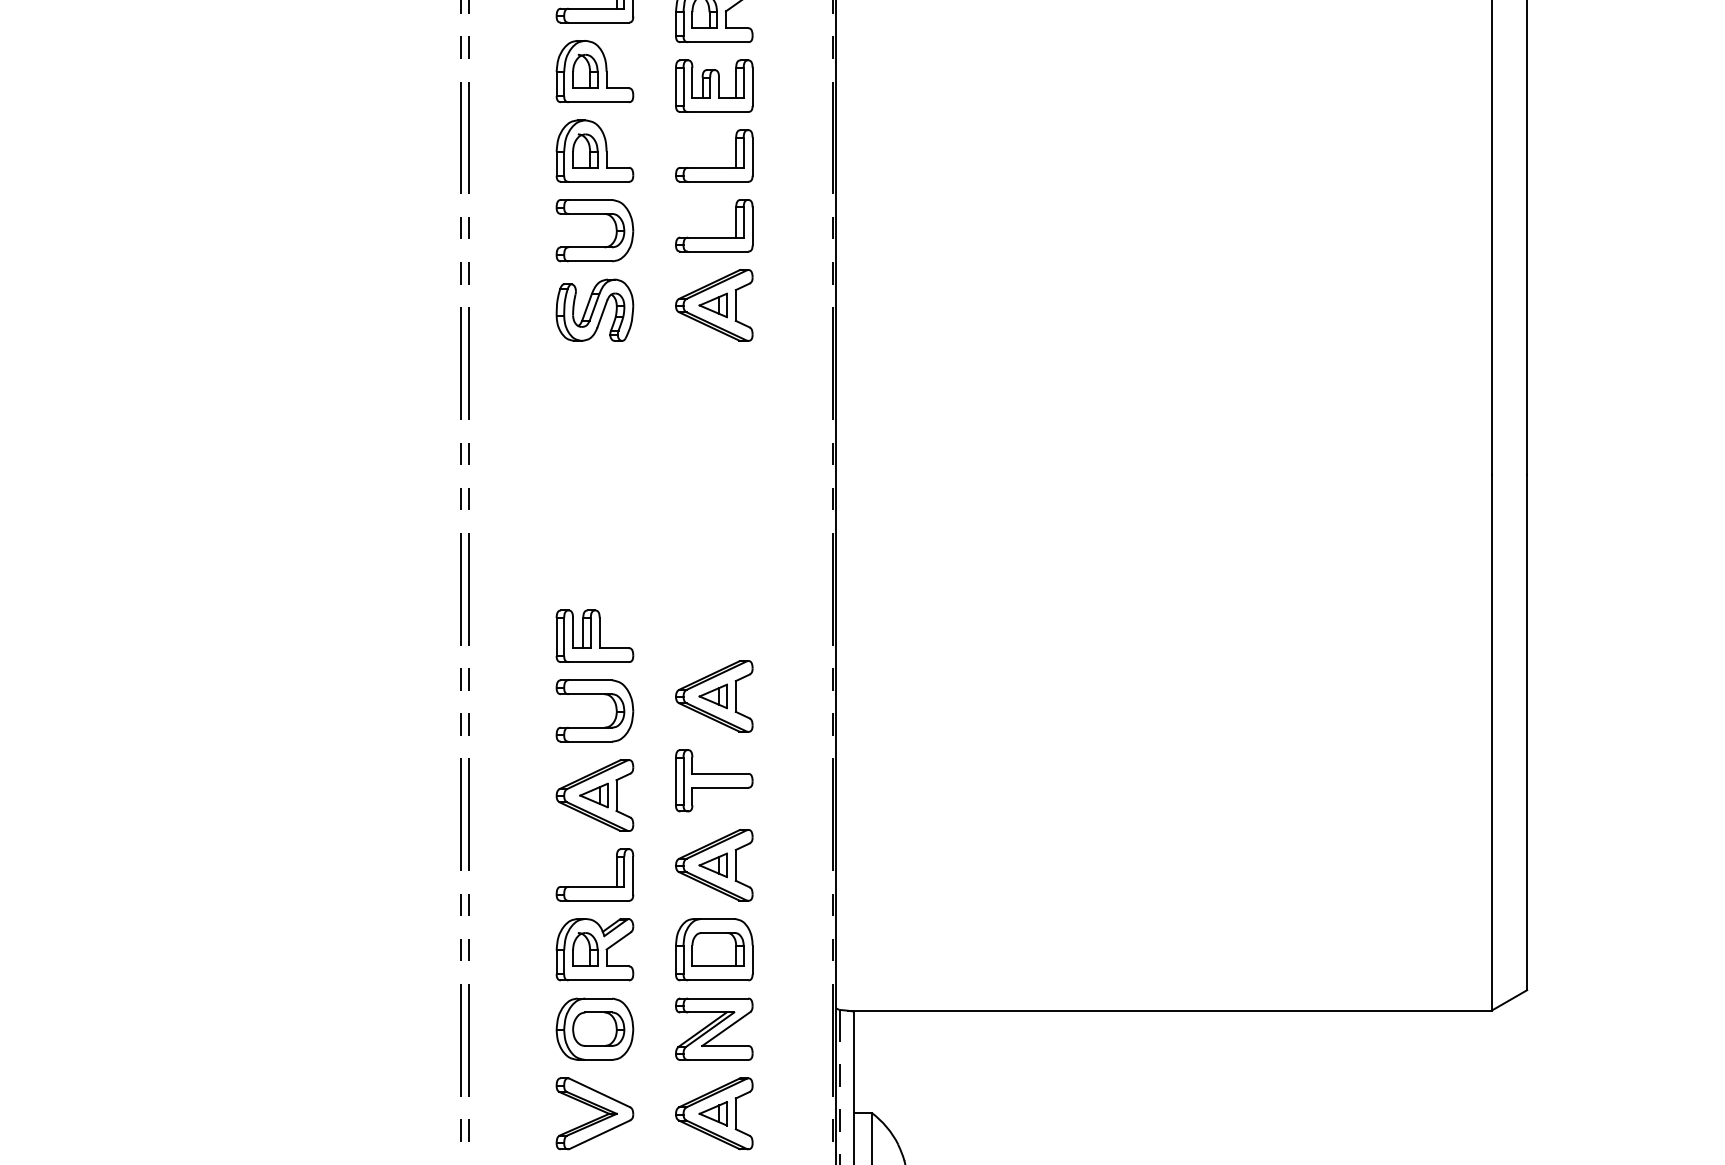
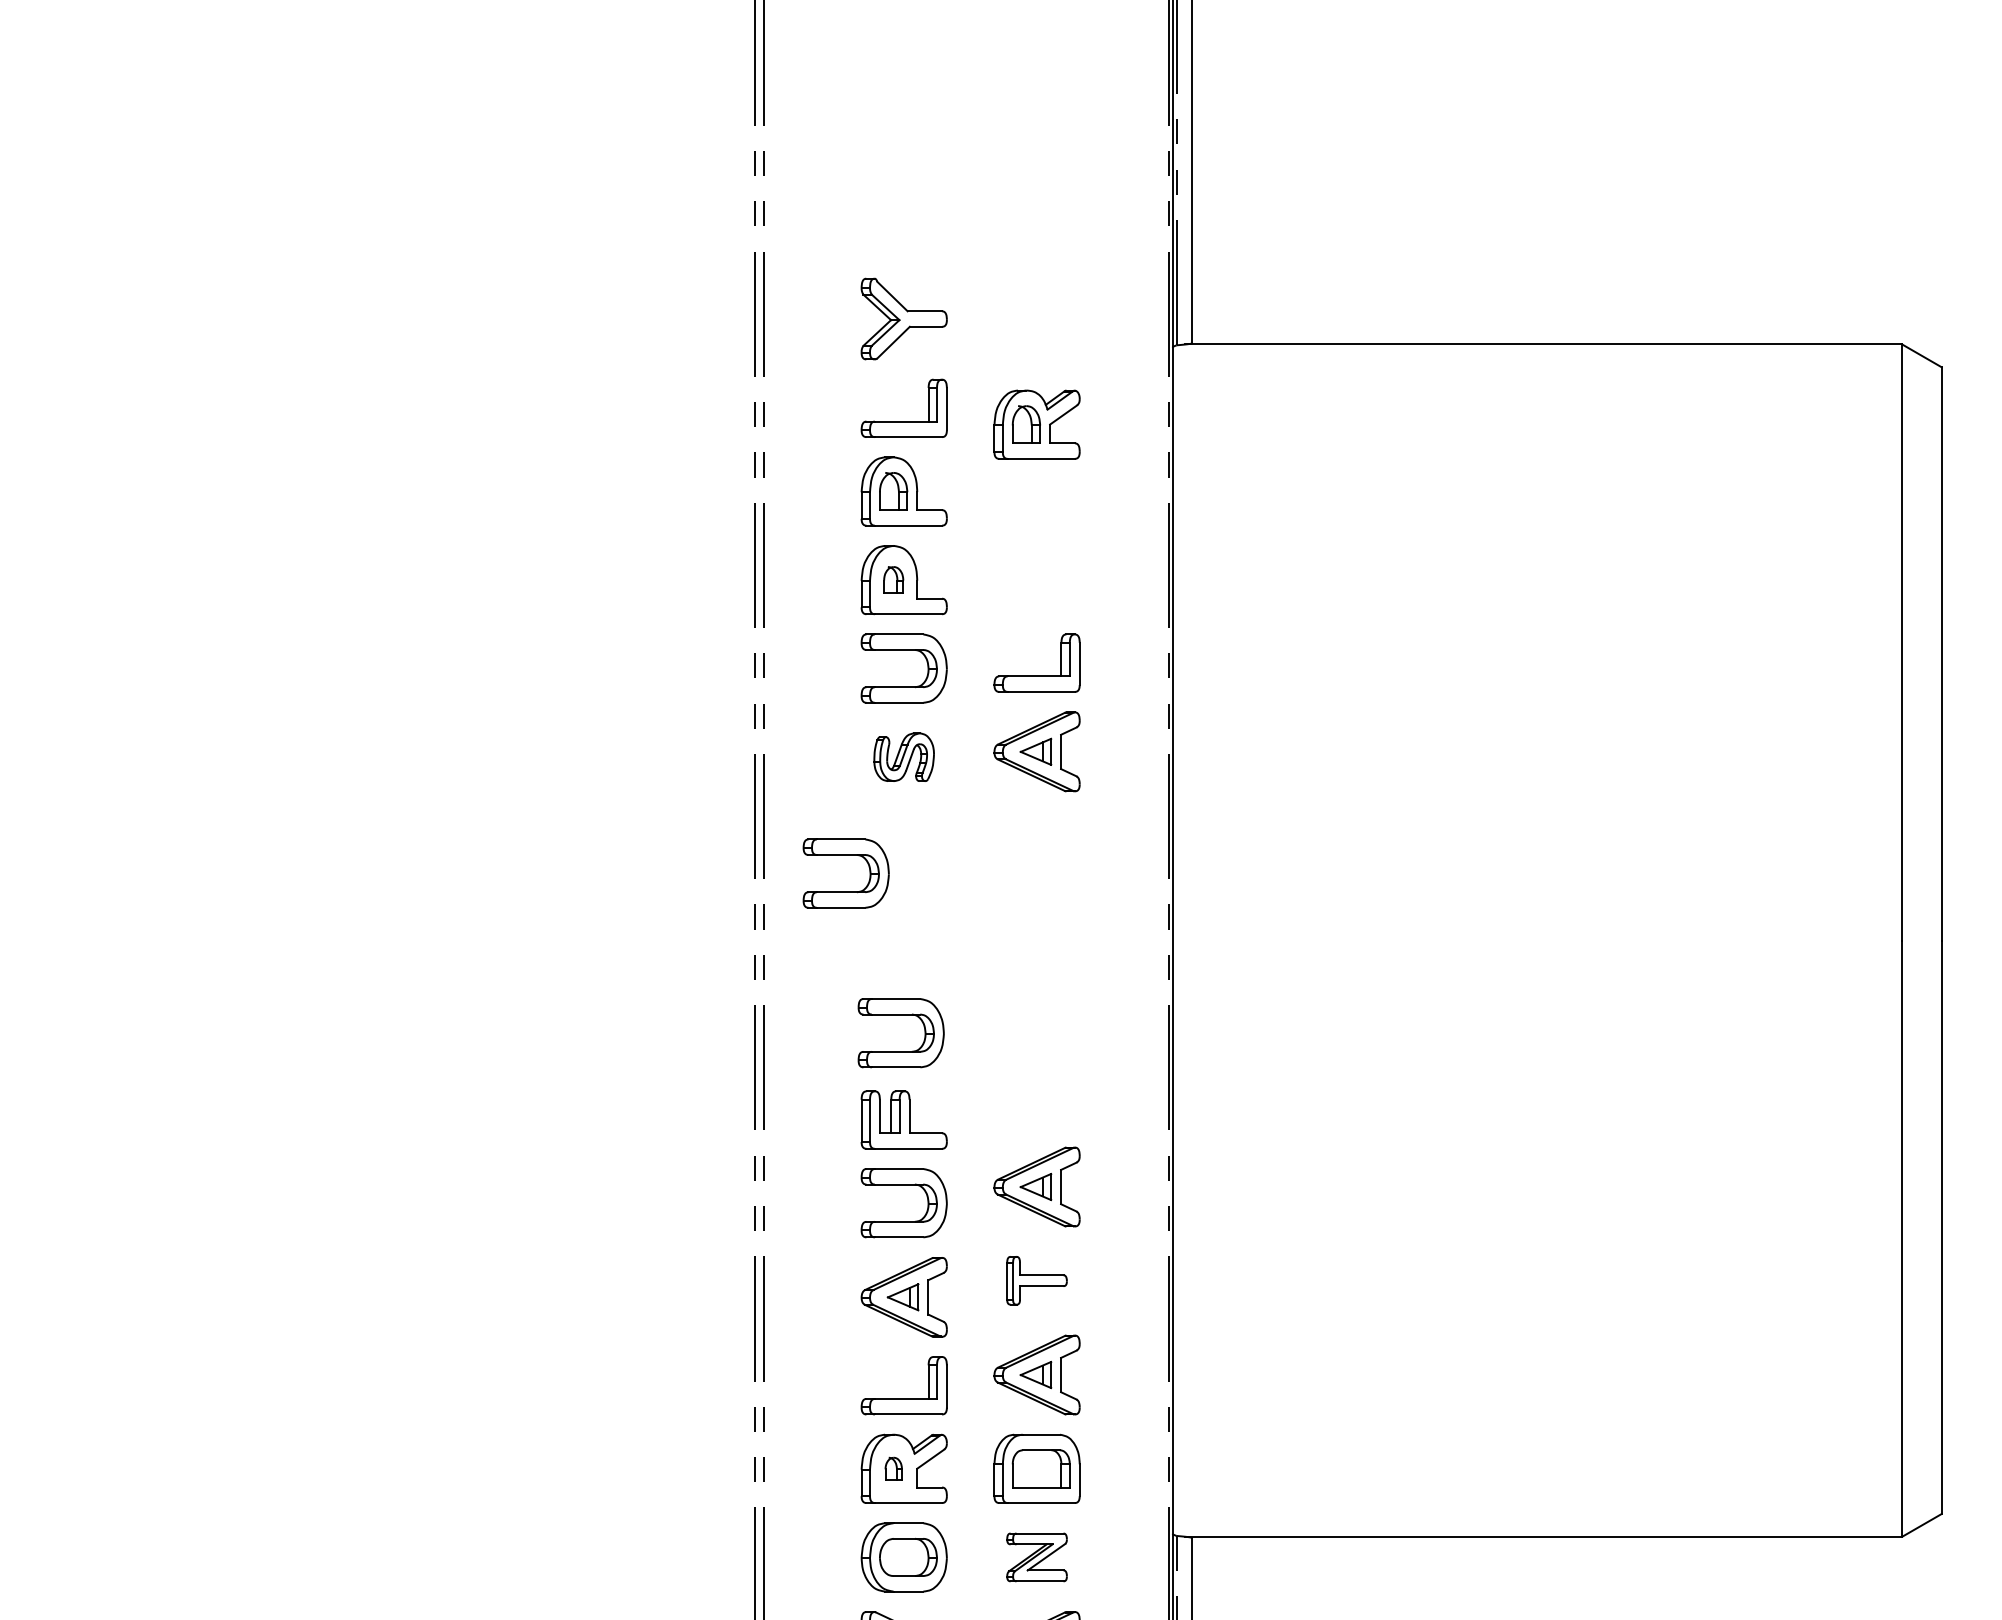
part: (713, 85) -> (1036, 507), removed
part: (585, 150) -> (893, 579), size x0.7
part: (713, 167) -> (1036, 598), removed
part: (594, 310) -> (903, 757), size x0.7
part: (542, 398) -> (845, 855), added
part: (591, 542) -> (900, 1015), added
part: (713, 780) -> (1036, 1280), size x0.7
part: (585, 949) -> (893, 1468), size x0.6
part: (713, 1029) -> (1036, 1557), size x0.7

